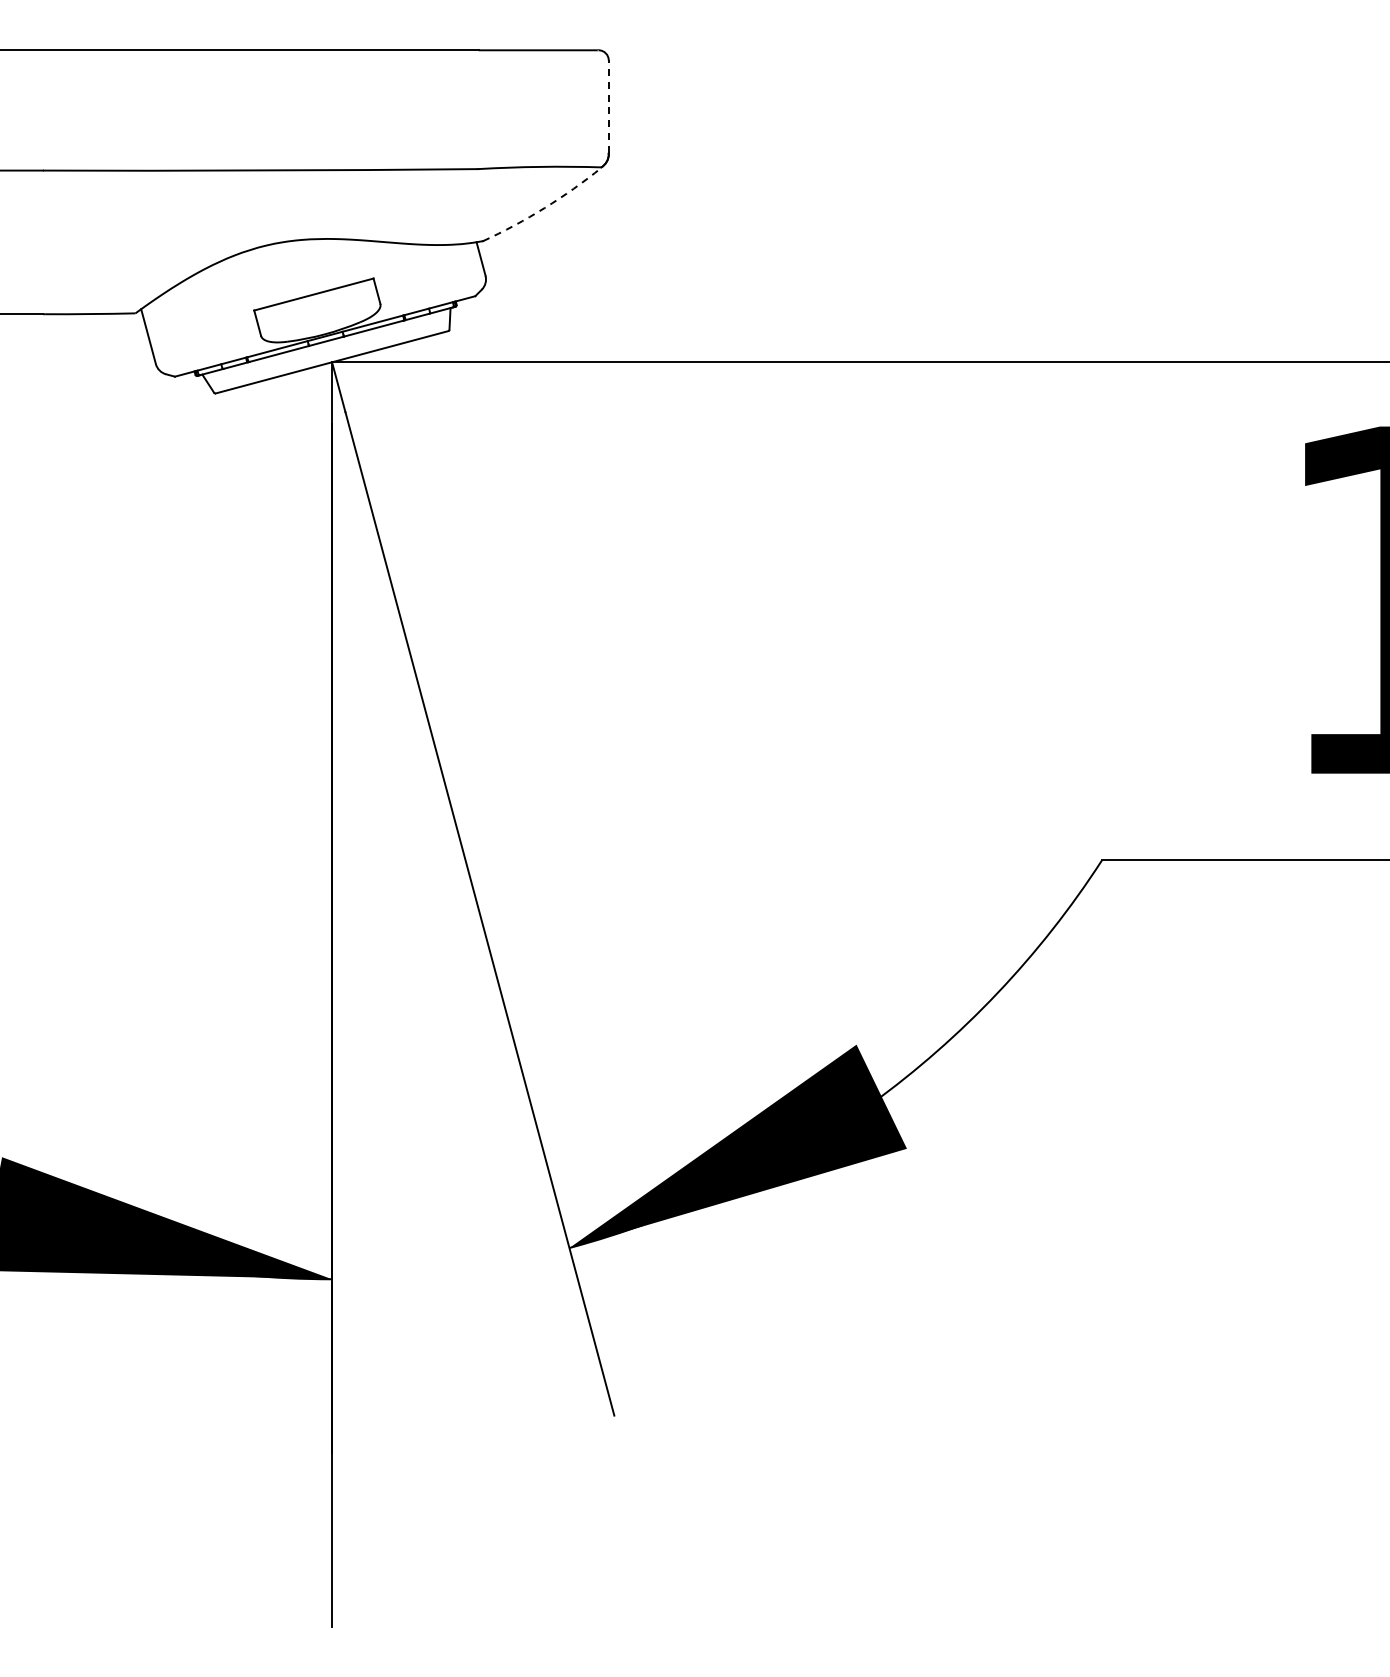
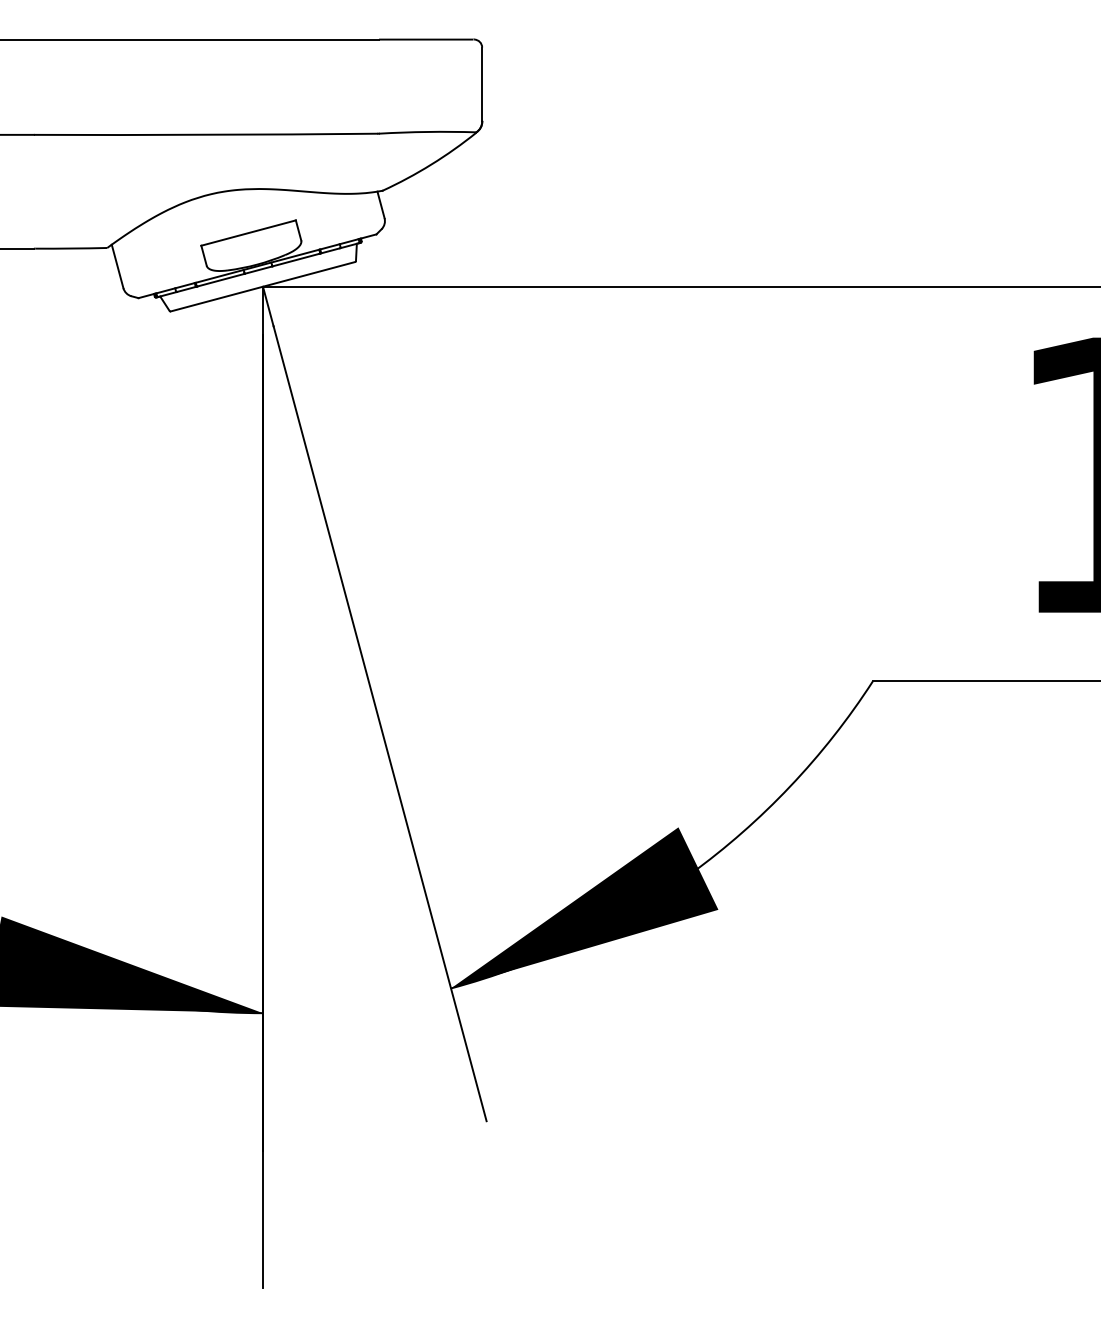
line: (608, 106) -> (481, 84), dashed -> solid
arc: (544, 208) -> (431, 164), dashed -> solid

